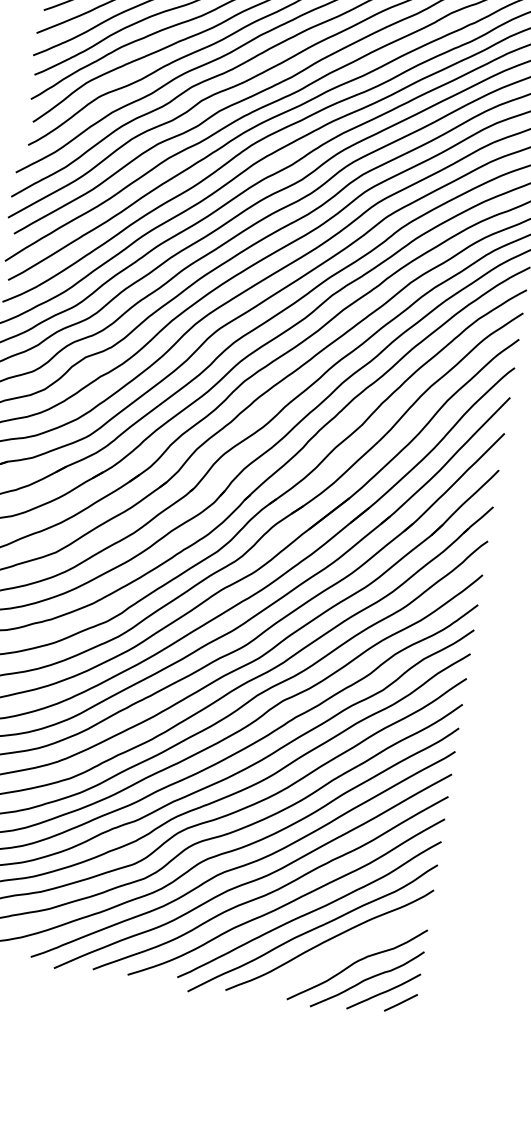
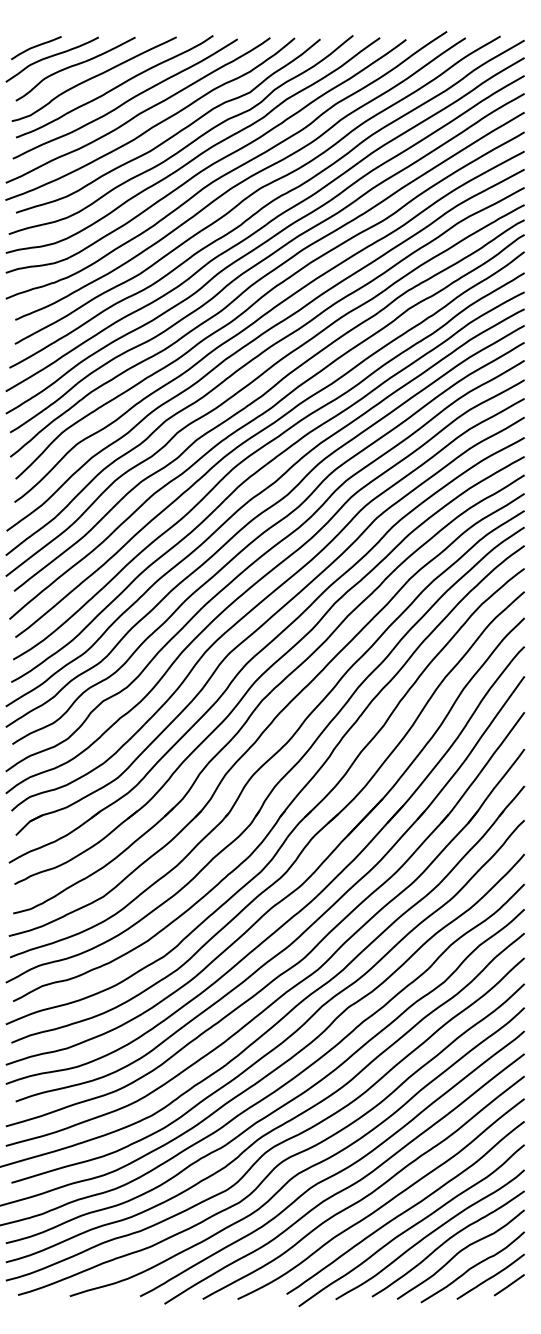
curve: (344, 950) -> (446, 1242), added

